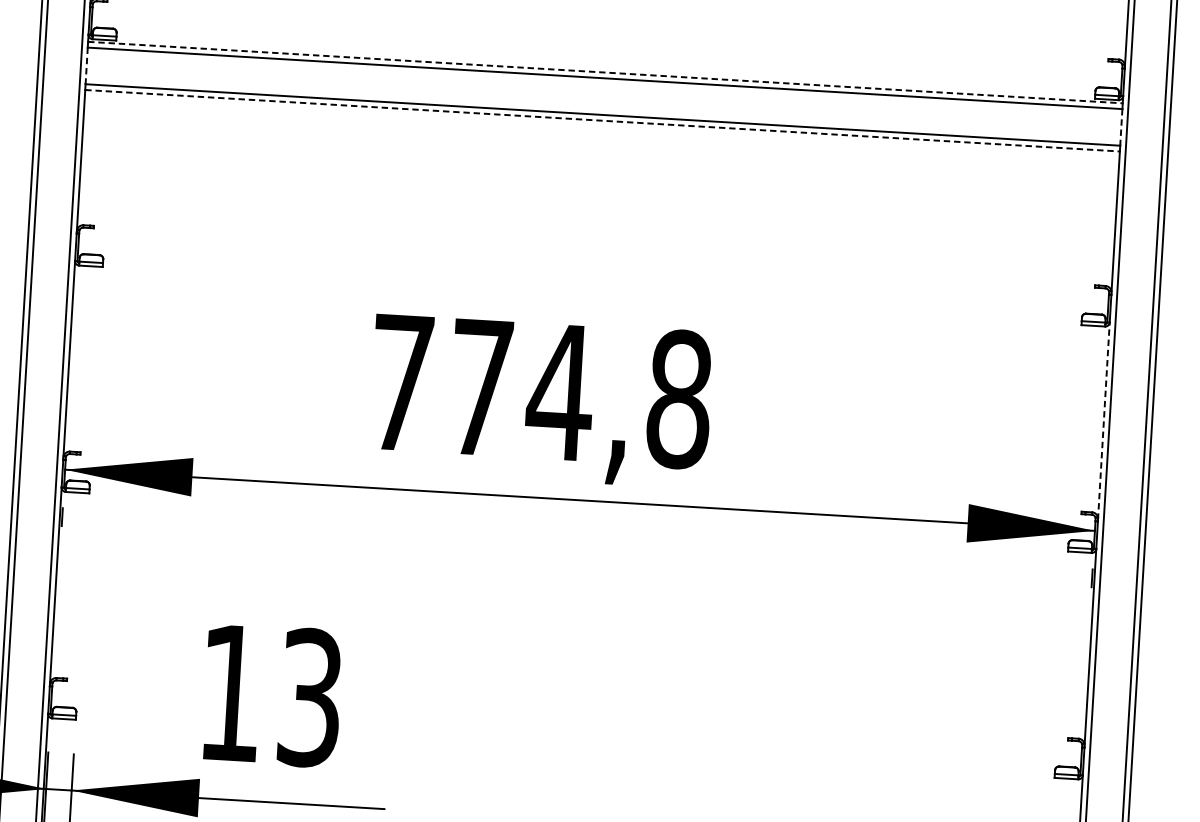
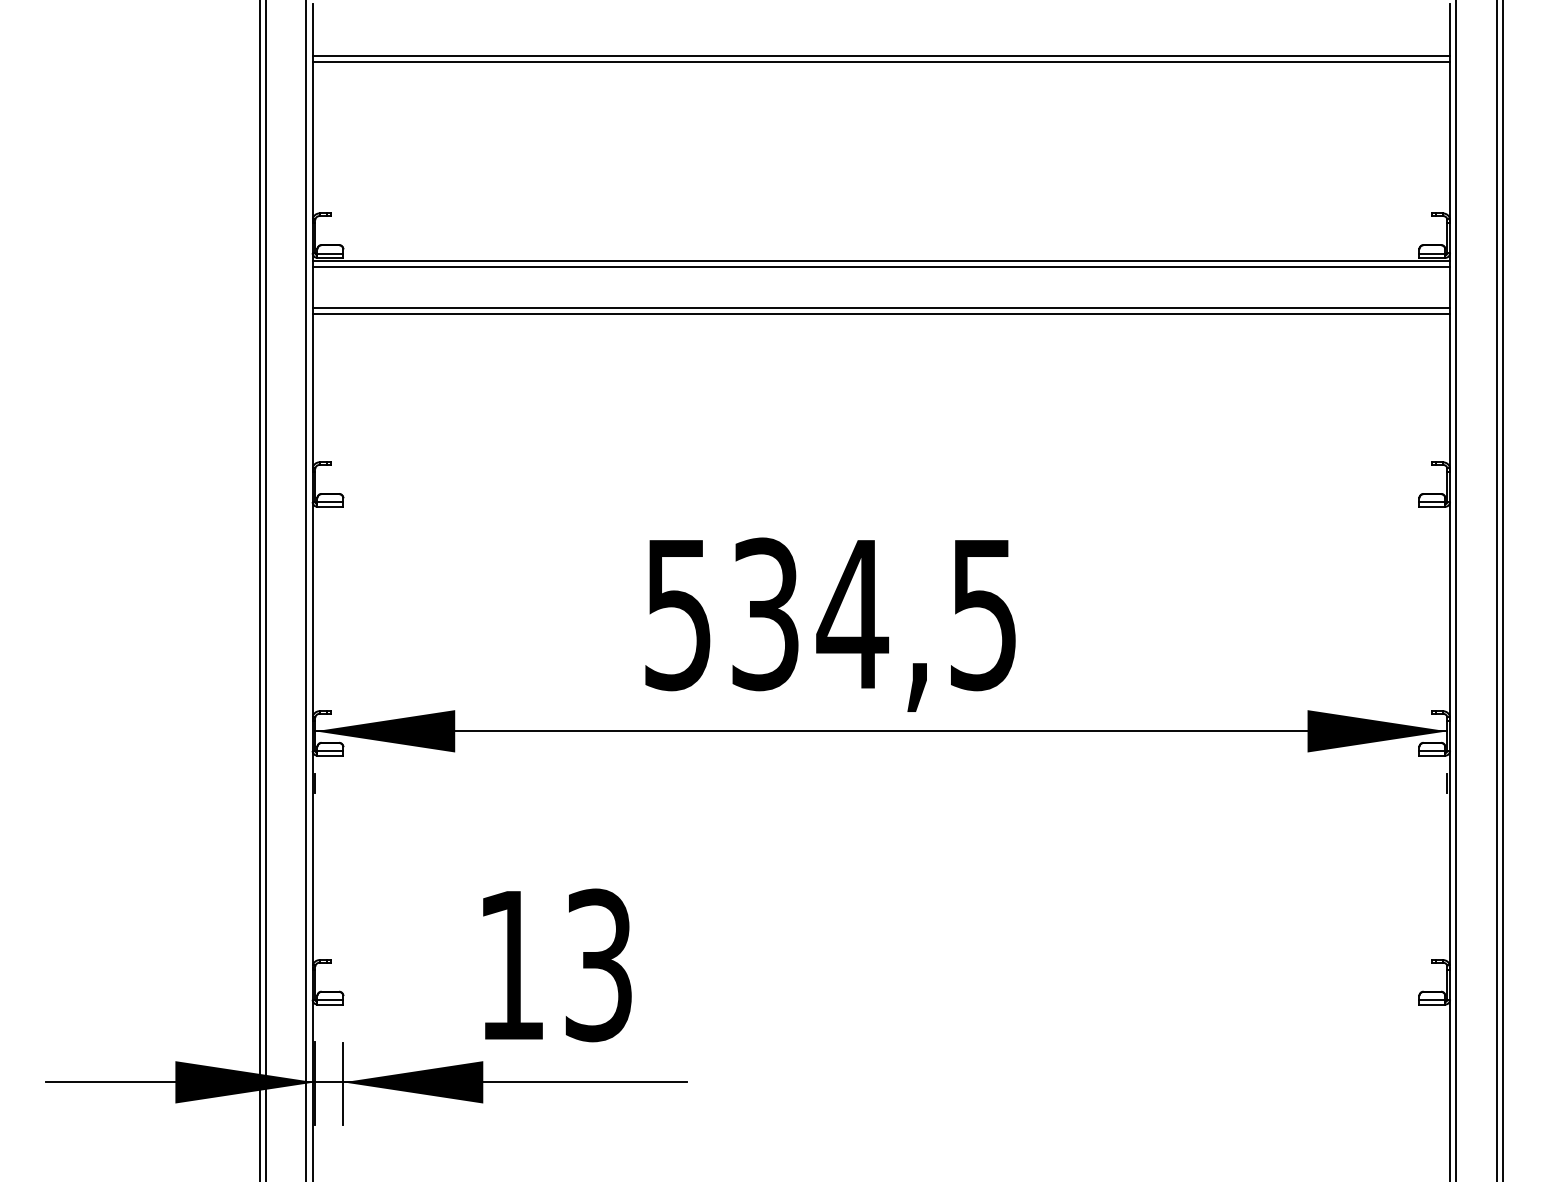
line: (86, 66) -> (312, 288), dashed -> solid
line: (605, 72) -> (881, 261), dashed -> solid
line: (602, 121) -> (881, 314), dashed -> solid
line: (1121, 128) -> (1450, 288), dashed -> solid
text: (540, 391) -> (831, 614), 774,8 -> 534,5
line: (1104, 420) -> (1450, 609), dashed -> solid

